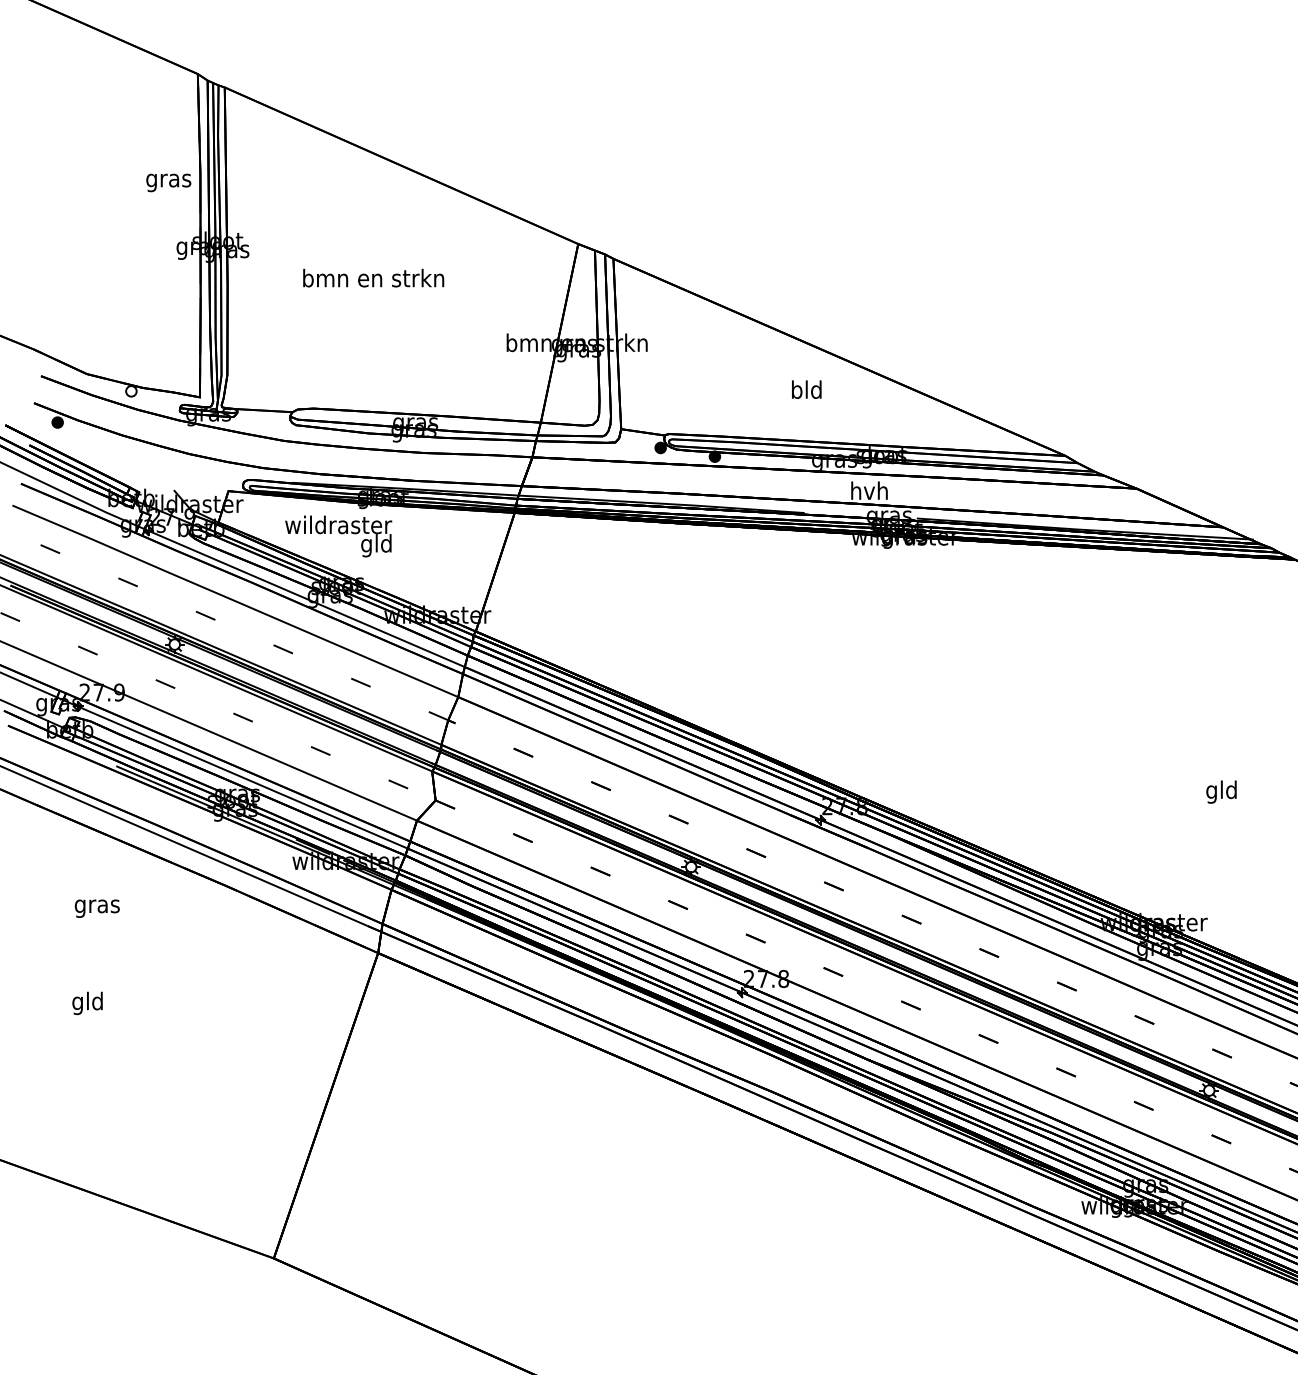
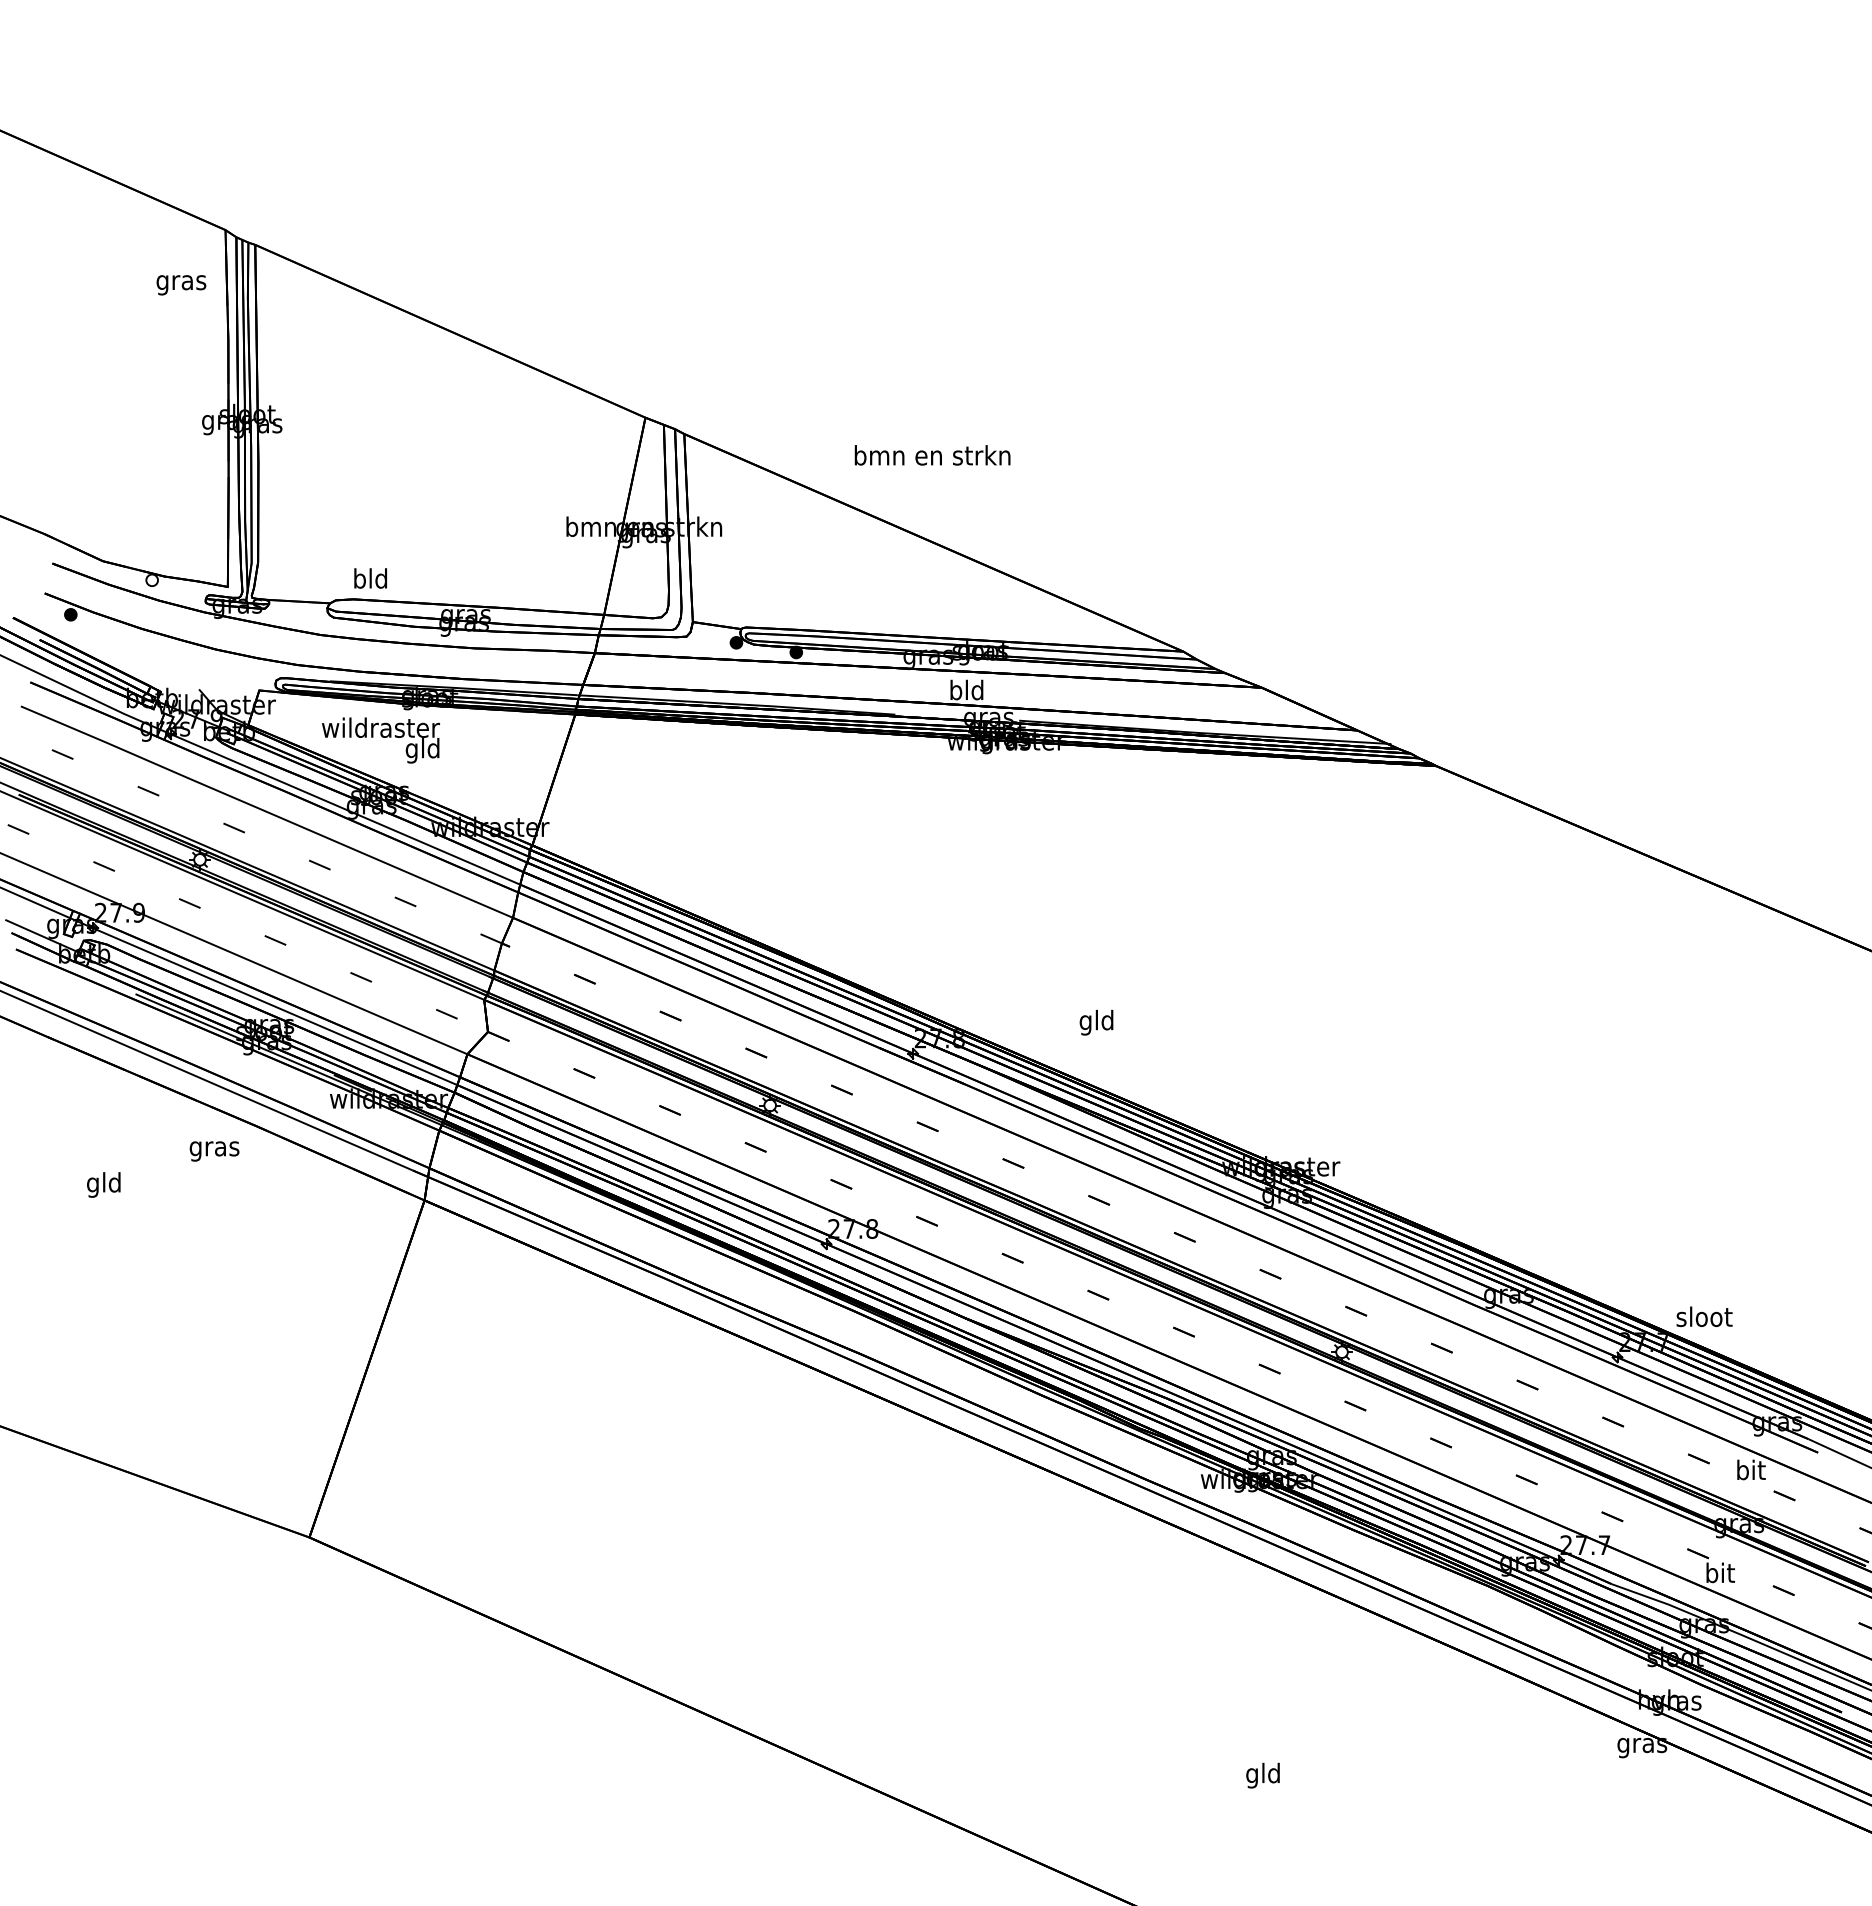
text: (168, 183) -> (181, 285), moved
text: (373, 278) -> (932, 455), moved
text: (806, 389) -> (370, 578), moved
text: (869, 490) -> (966, 689), hvh -> bld
text: (1221, 791) -> (1096, 1022), moved
text: (97, 908) -> (214, 1151), moved
text: (87, 1002) -> (103, 1184), moved

